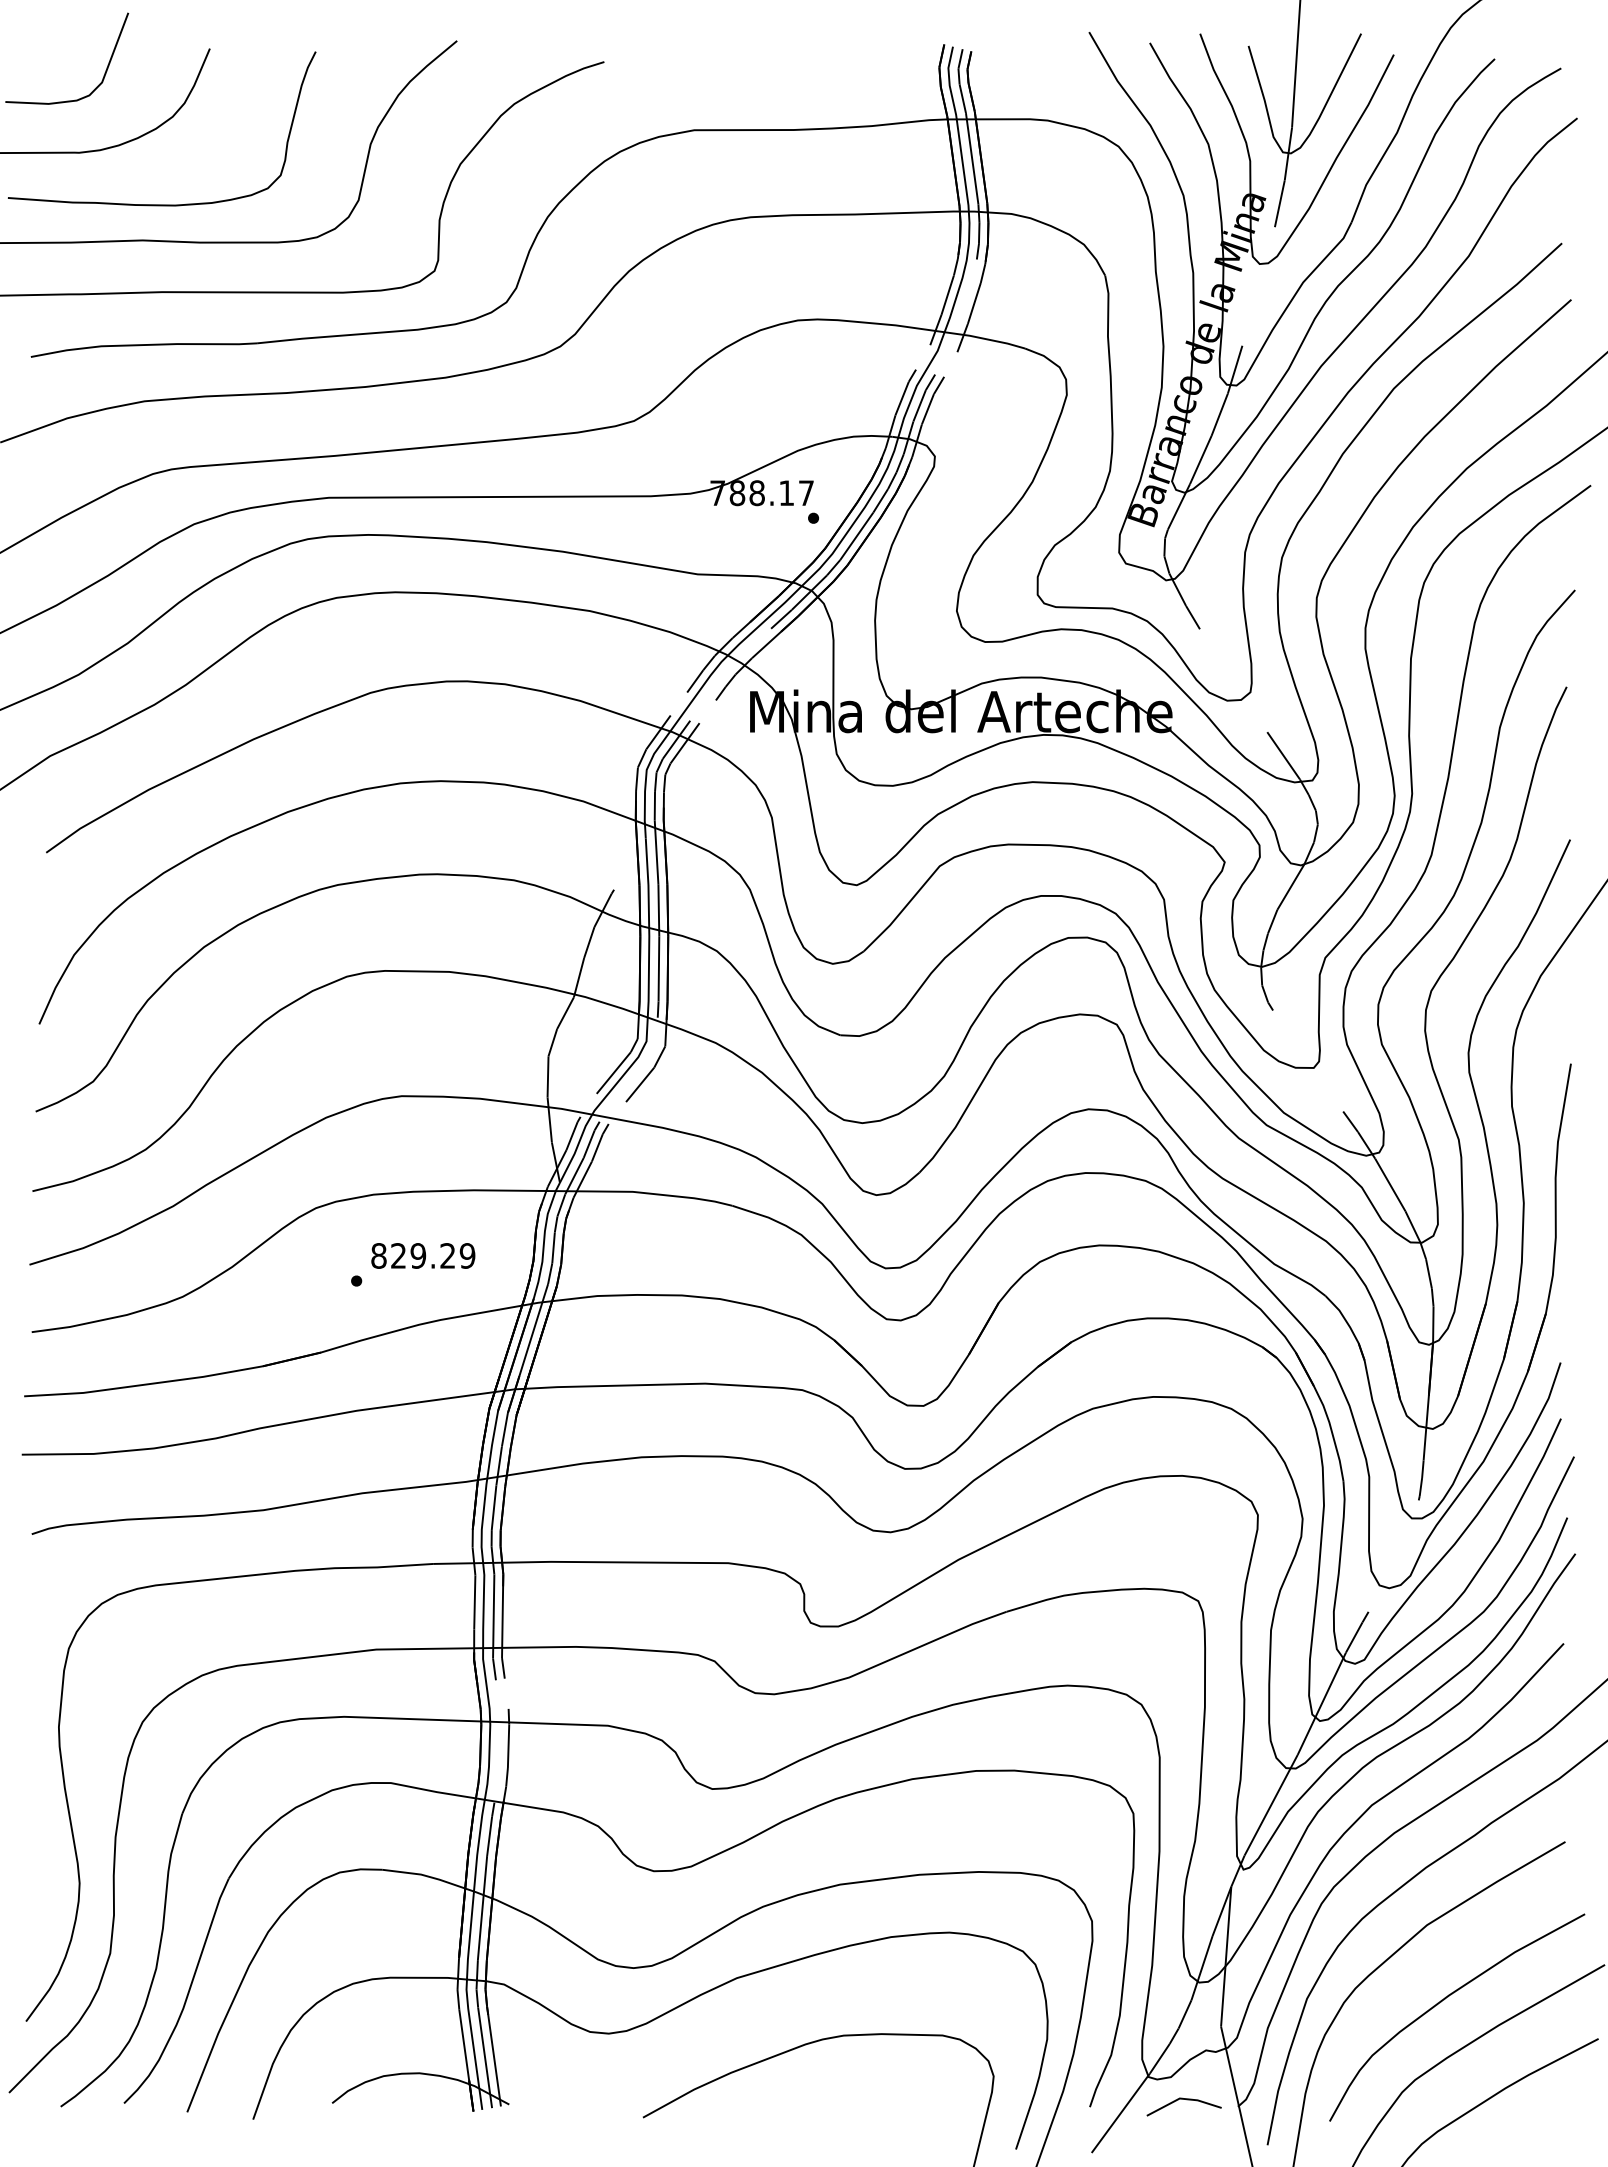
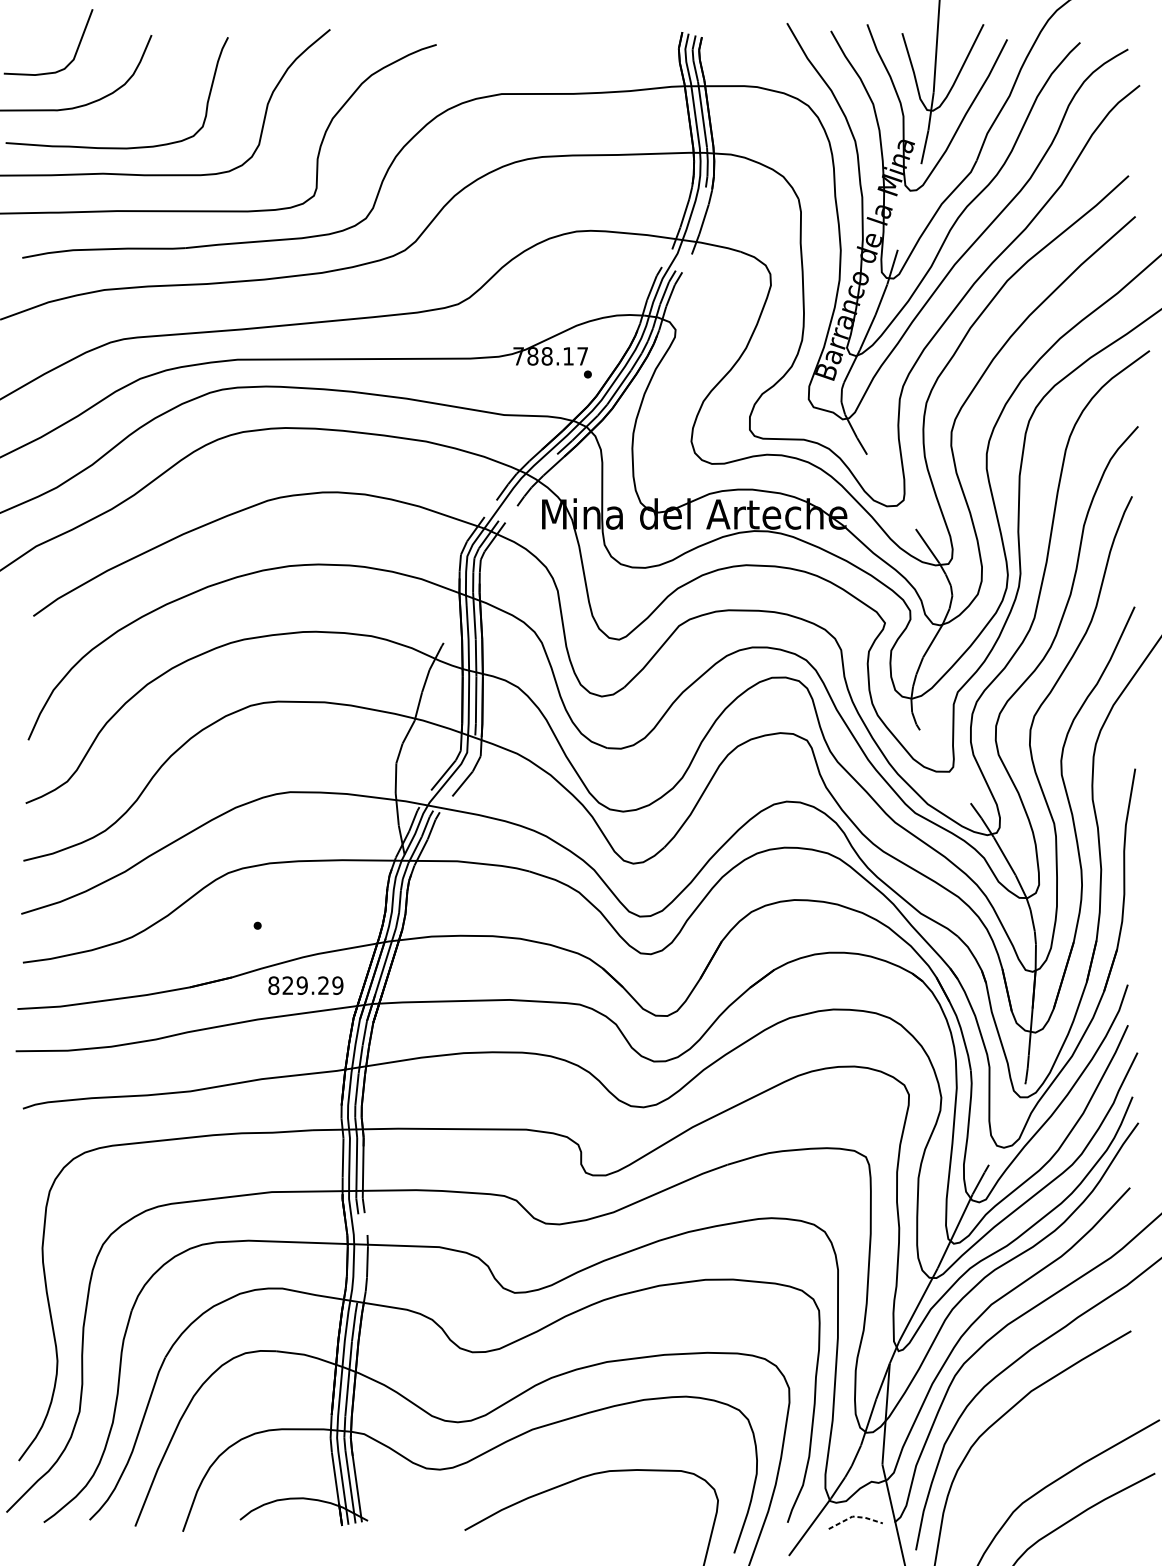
text: (423, 1255) -> (306, 985), moved
curve: (1445, 1999) -> (1044, 1444), removed
line: (1182, 2098) -> (854, 1516), solid -> dashed

